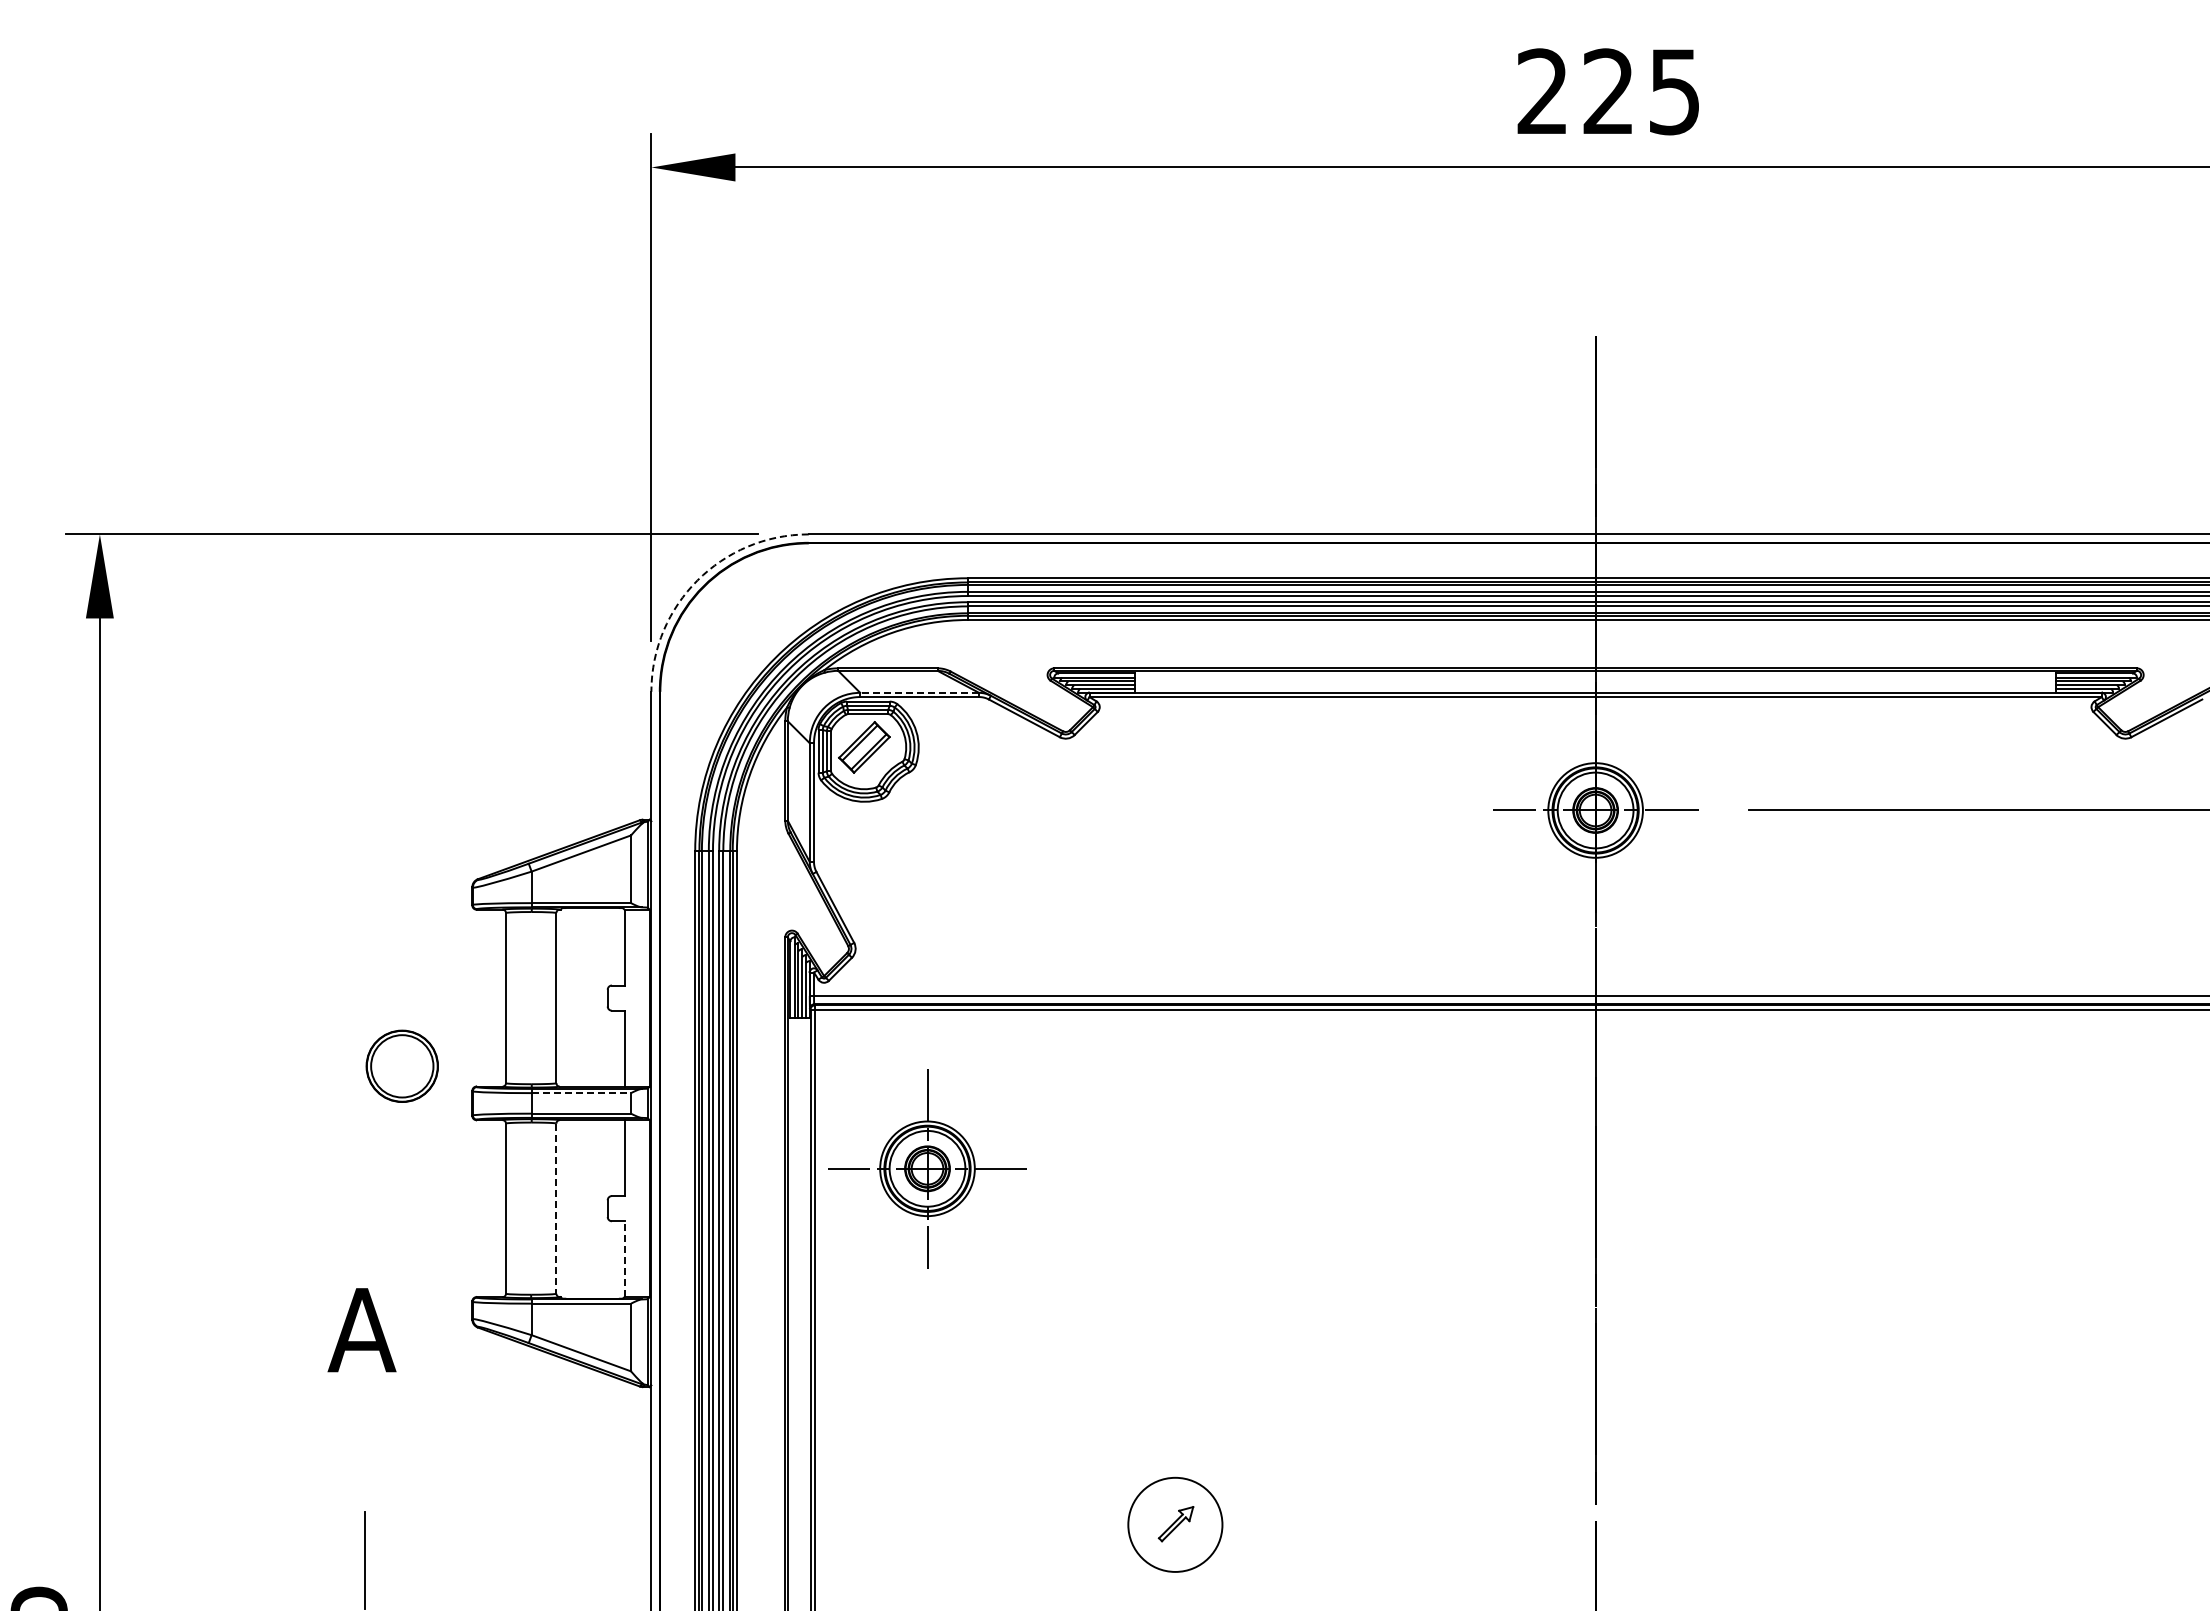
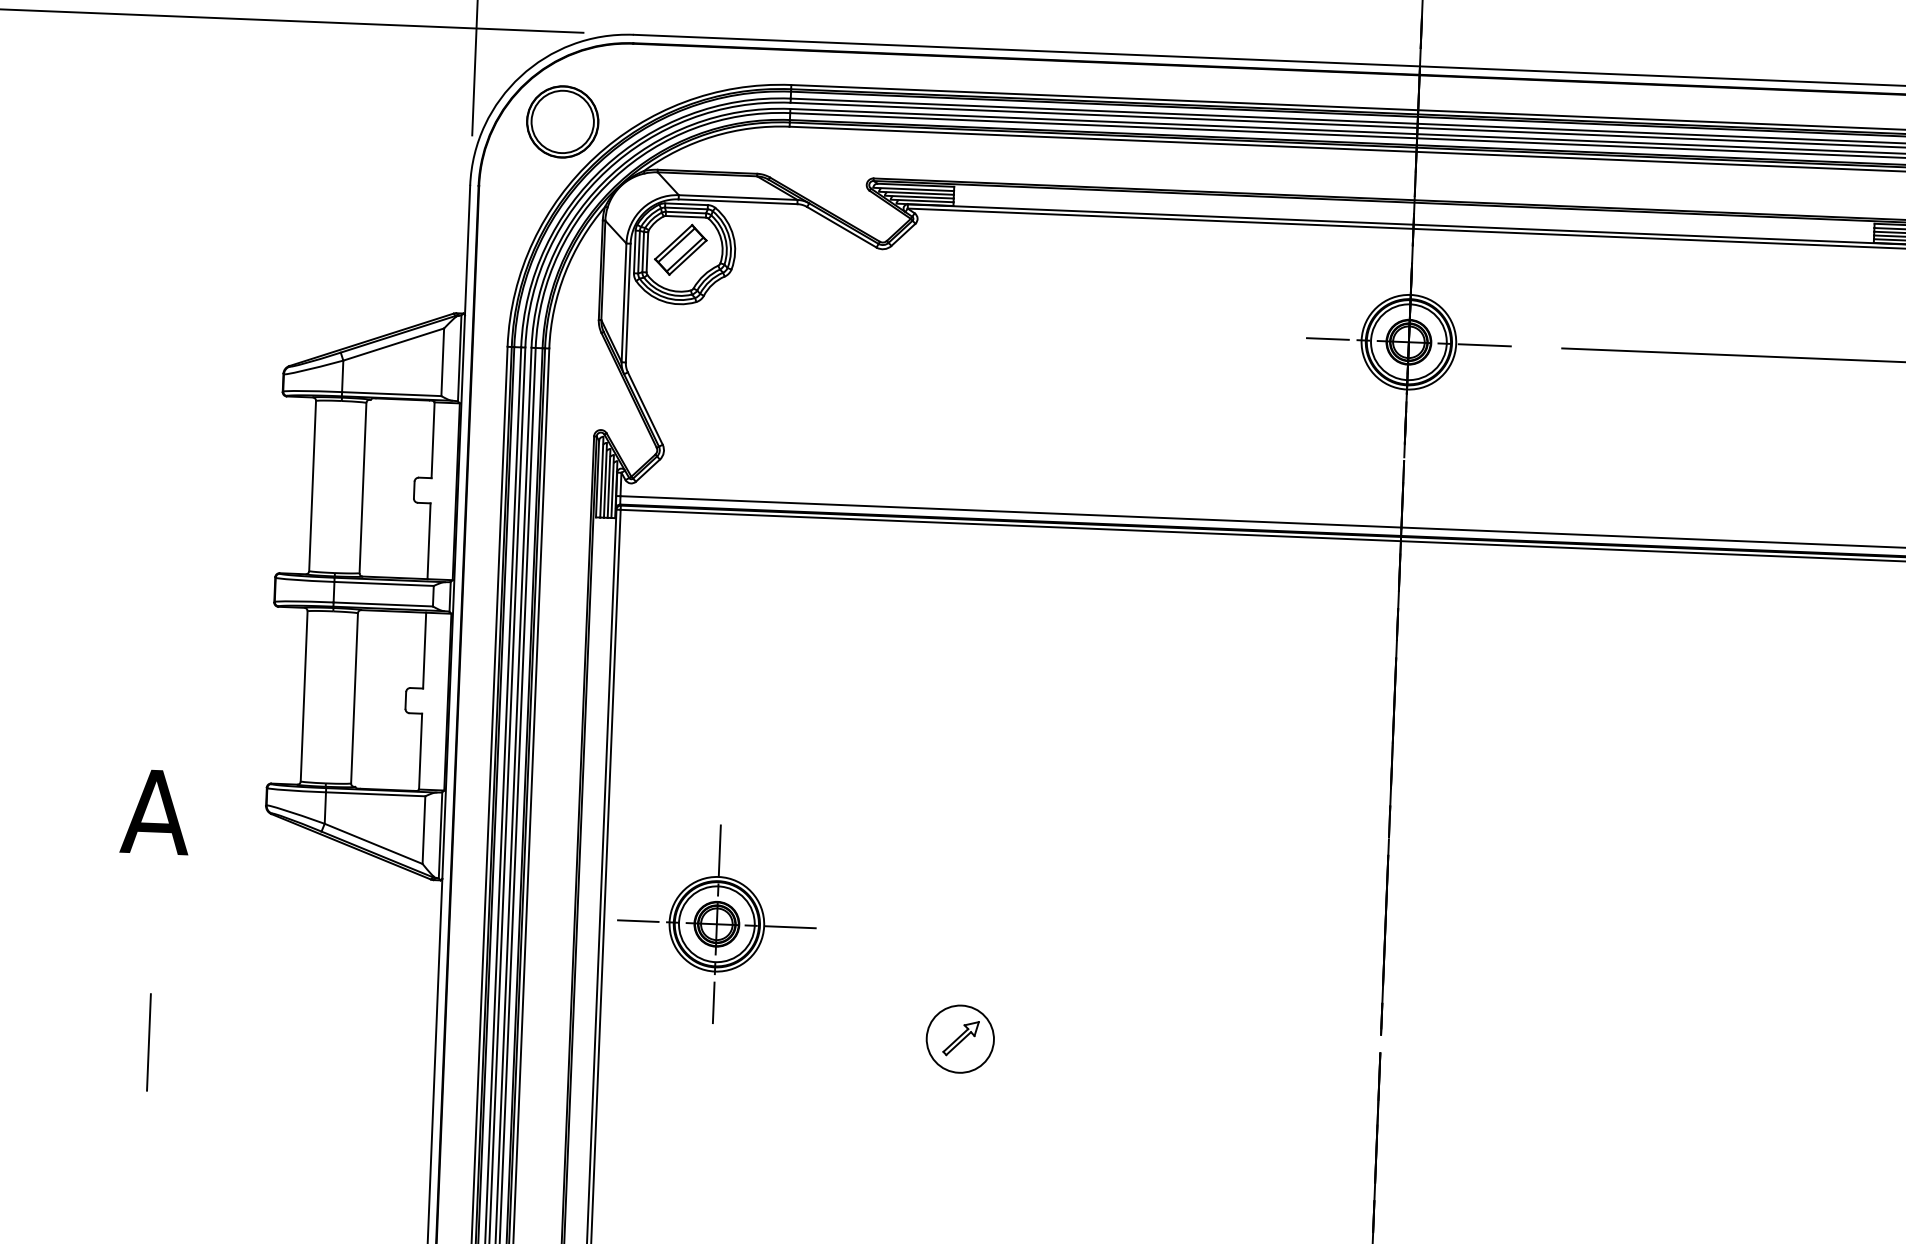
arc: (697, 580) -> (520, 76), dashed -> solid
line: (919, 692) -> (738, 197), dashed -> solid
part: (401, 1065) -> (561, 121), moved
line: (581, 1093) -> (384, 584), dashed -> solid
part: (927, 1168) -> (716, 923), moved
line: (556, 1209) -> (354, 699), dashed -> solid
line: (624, 1259) -> (420, 751), dashed -> solid
circle: (1175, 1524) -> (960, 1038), size x0.71

